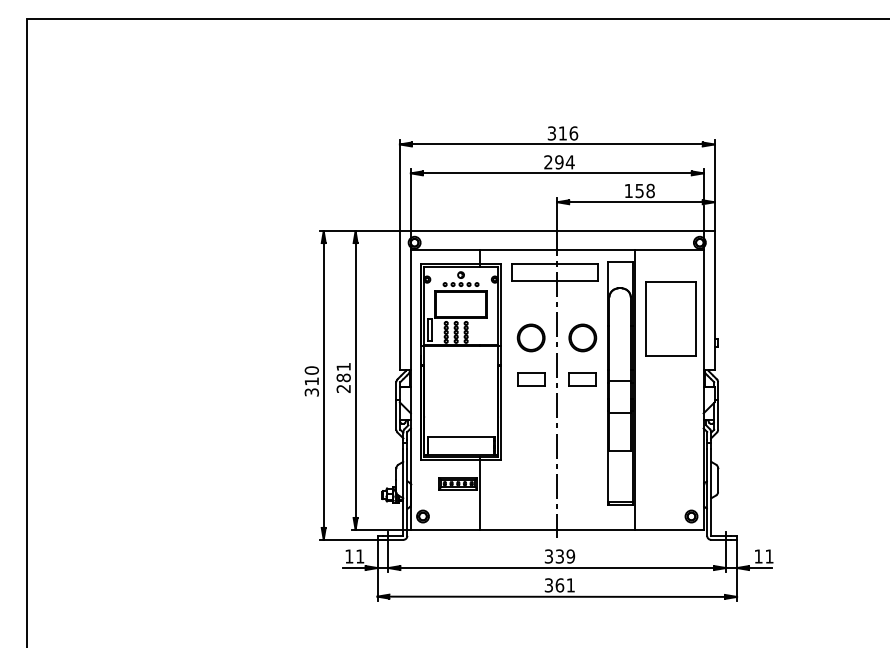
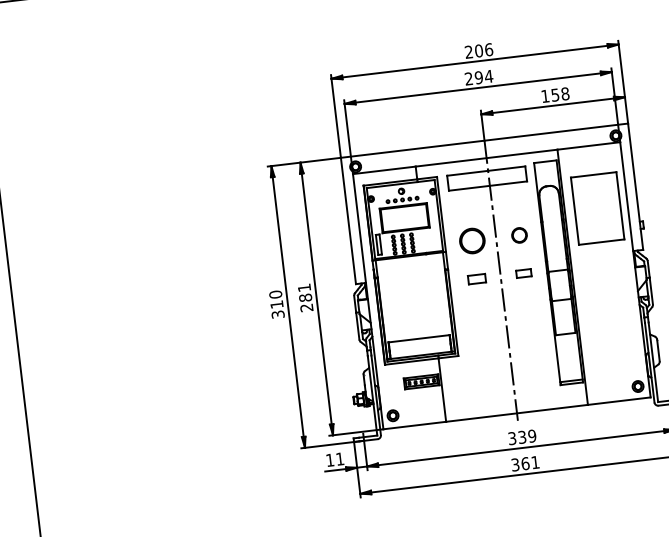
text: (557, 133) -> (474, 51), 316 -> 206
part: (582, 337) -> (519, 235), size x0.6
part: (531, 379) -> (477, 278), size x0.7
part: (582, 379) -> (523, 273), size x0.6

